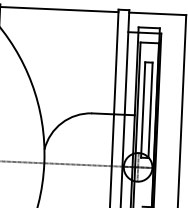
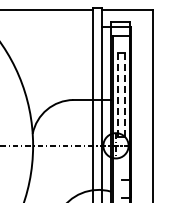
line: (150, 109) -> (124, 94), solid -> dashed
line: (143, 110) -> (118, 95), solid -> dashed

